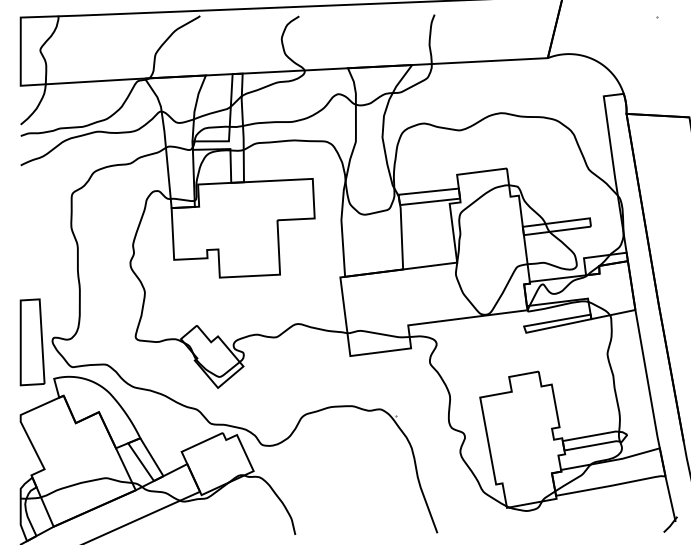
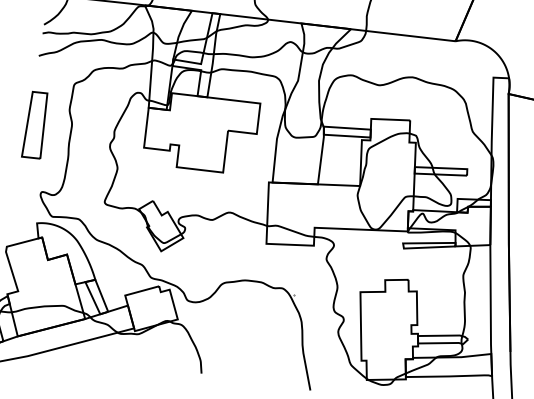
part: (32, 342) -> (36, 125), moved

